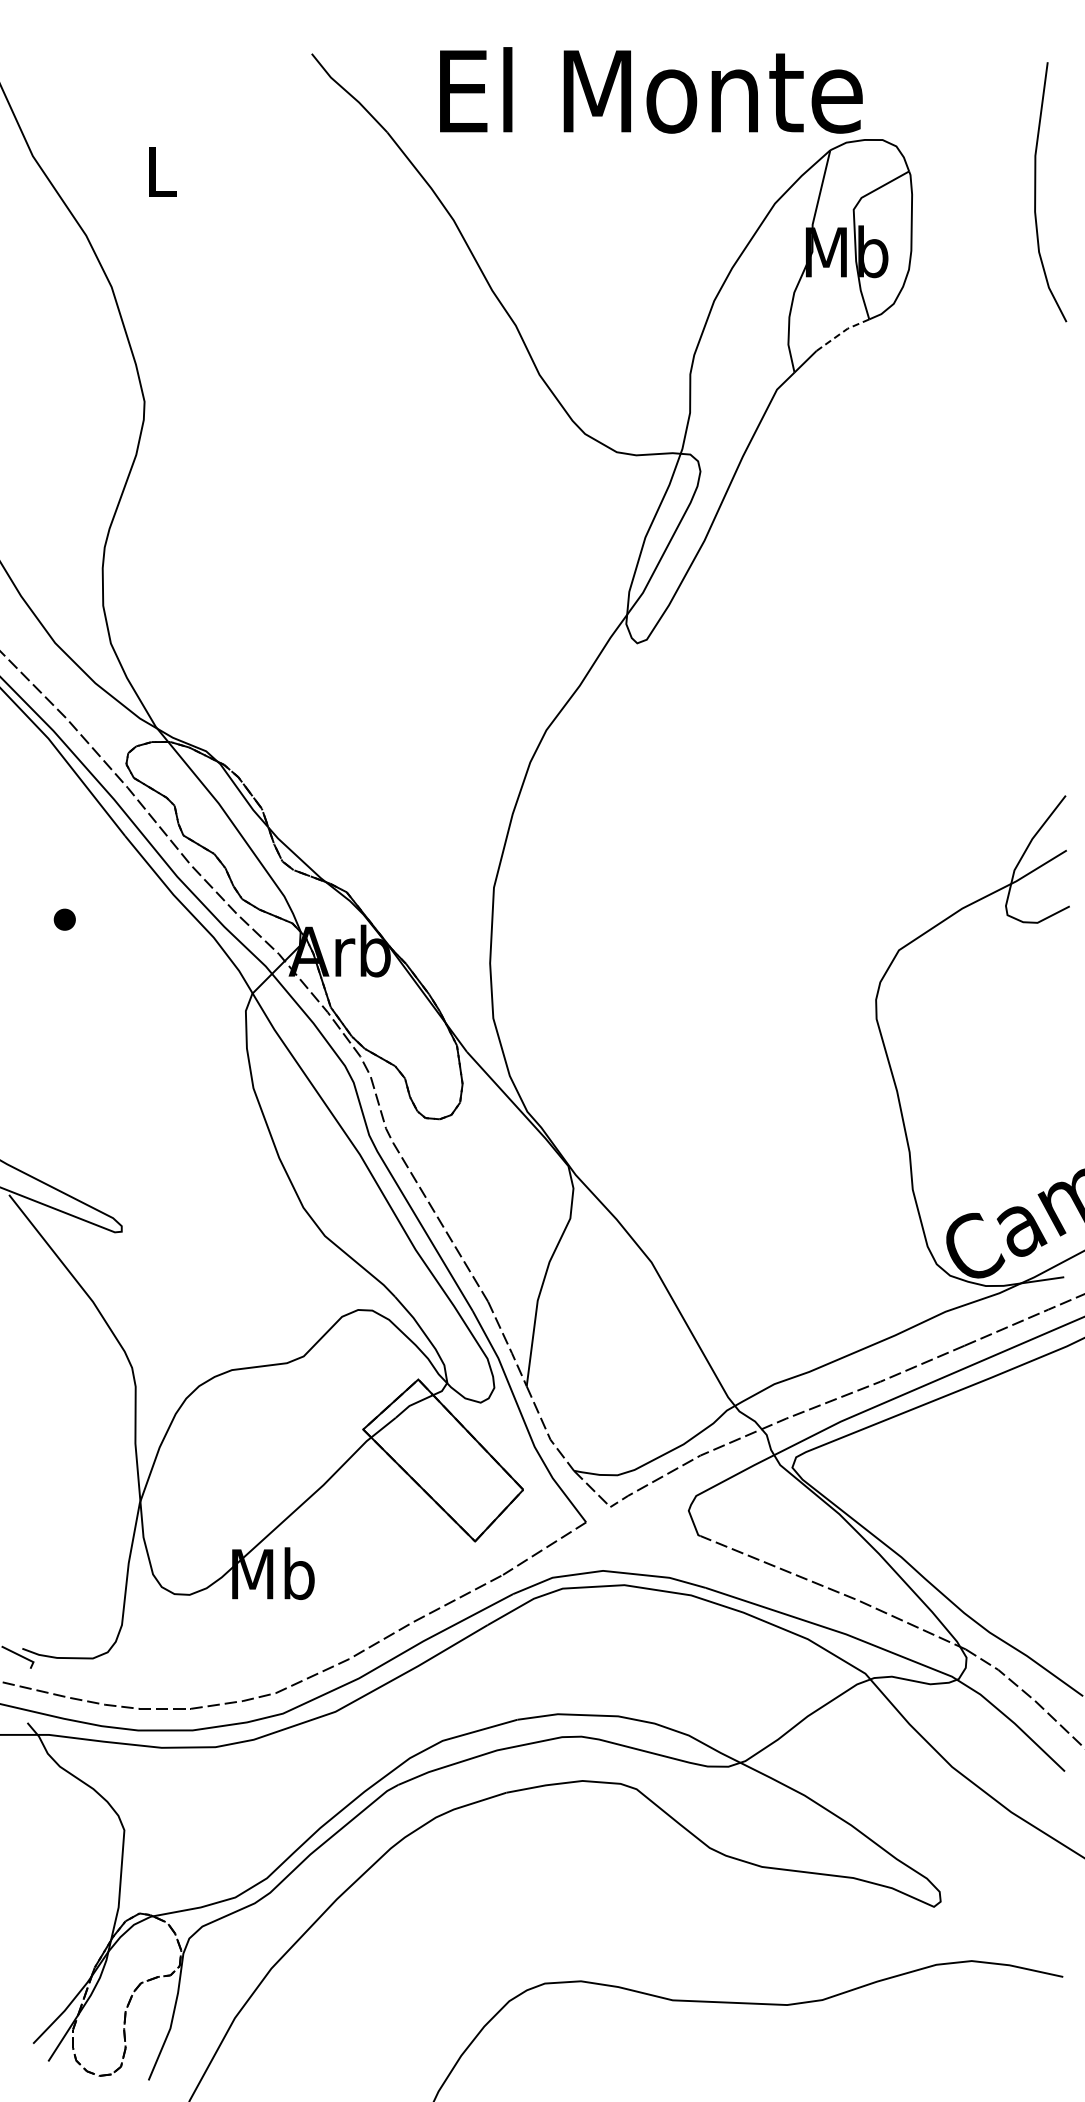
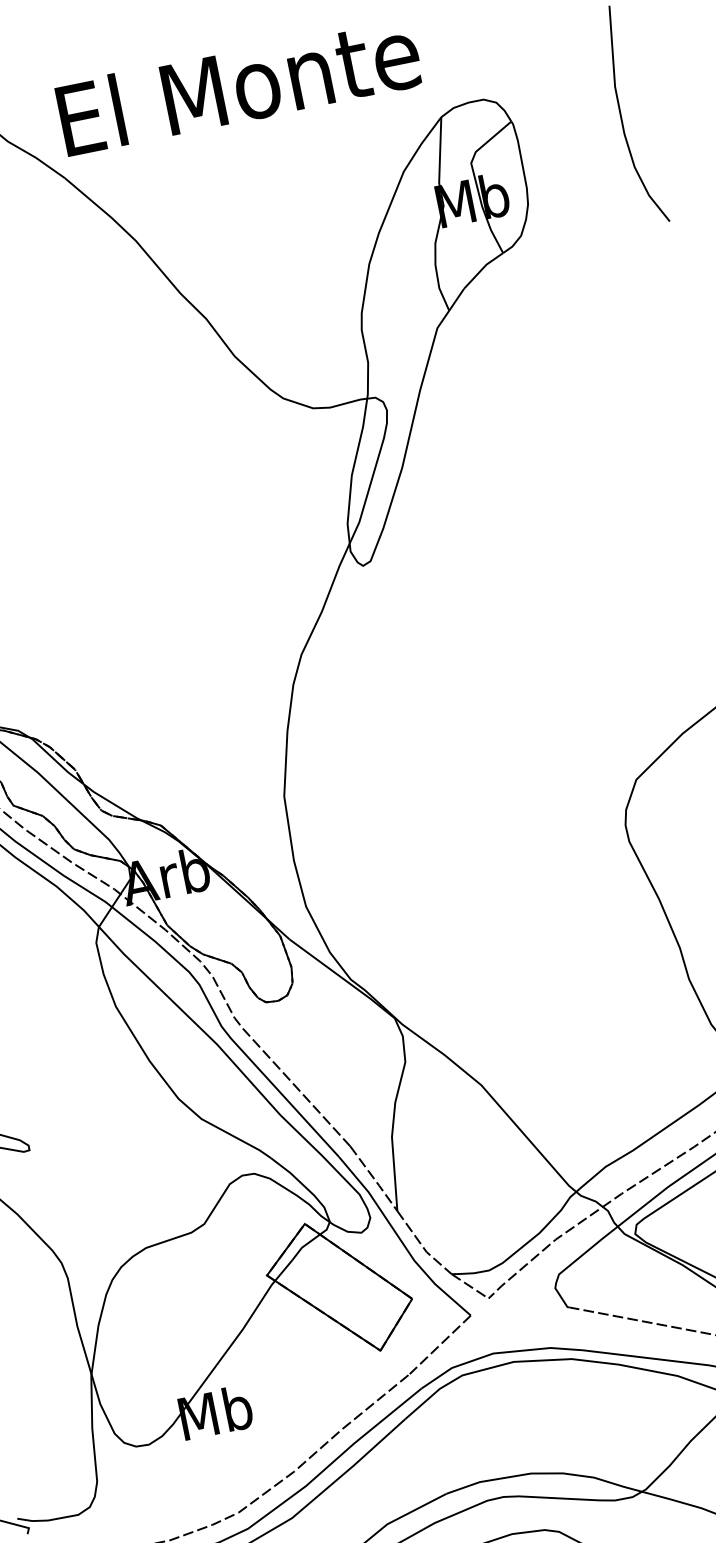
text: (651, 90) -> (239, 85), moved
line: (842, 332) -> (482, 268), dashed -> solid

